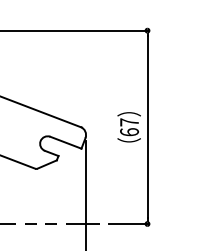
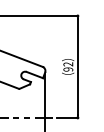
text: (129, 126) -> (68, 66), 67 -> 92

